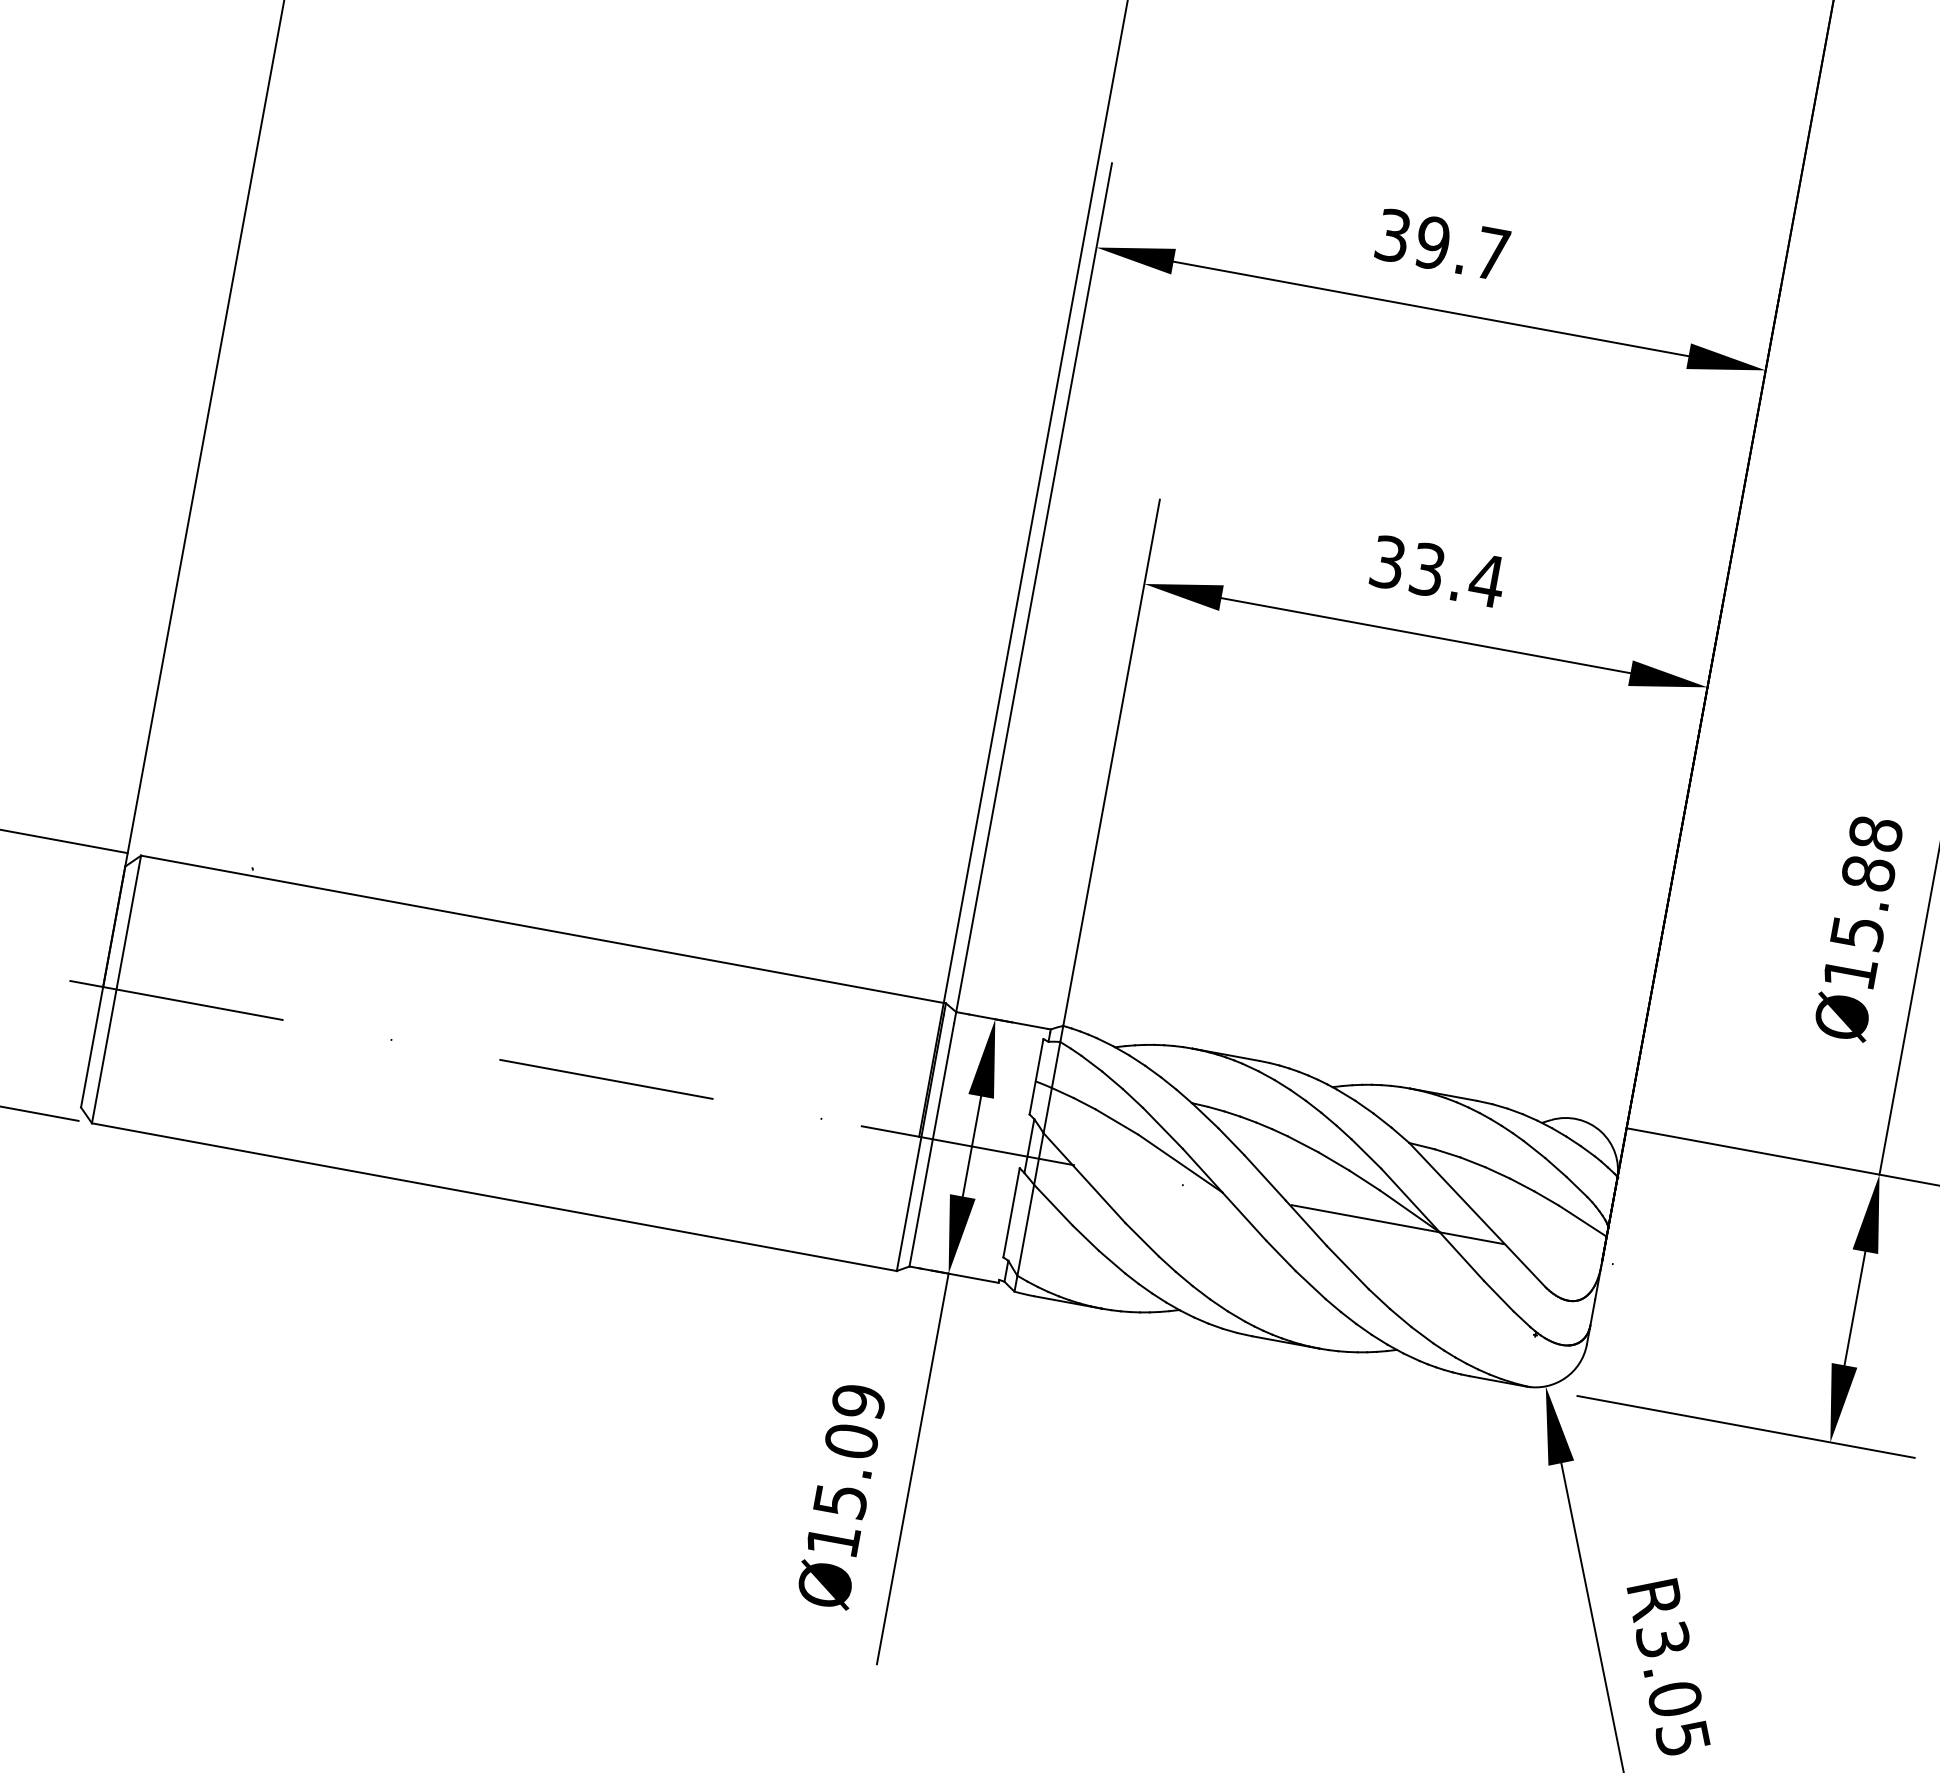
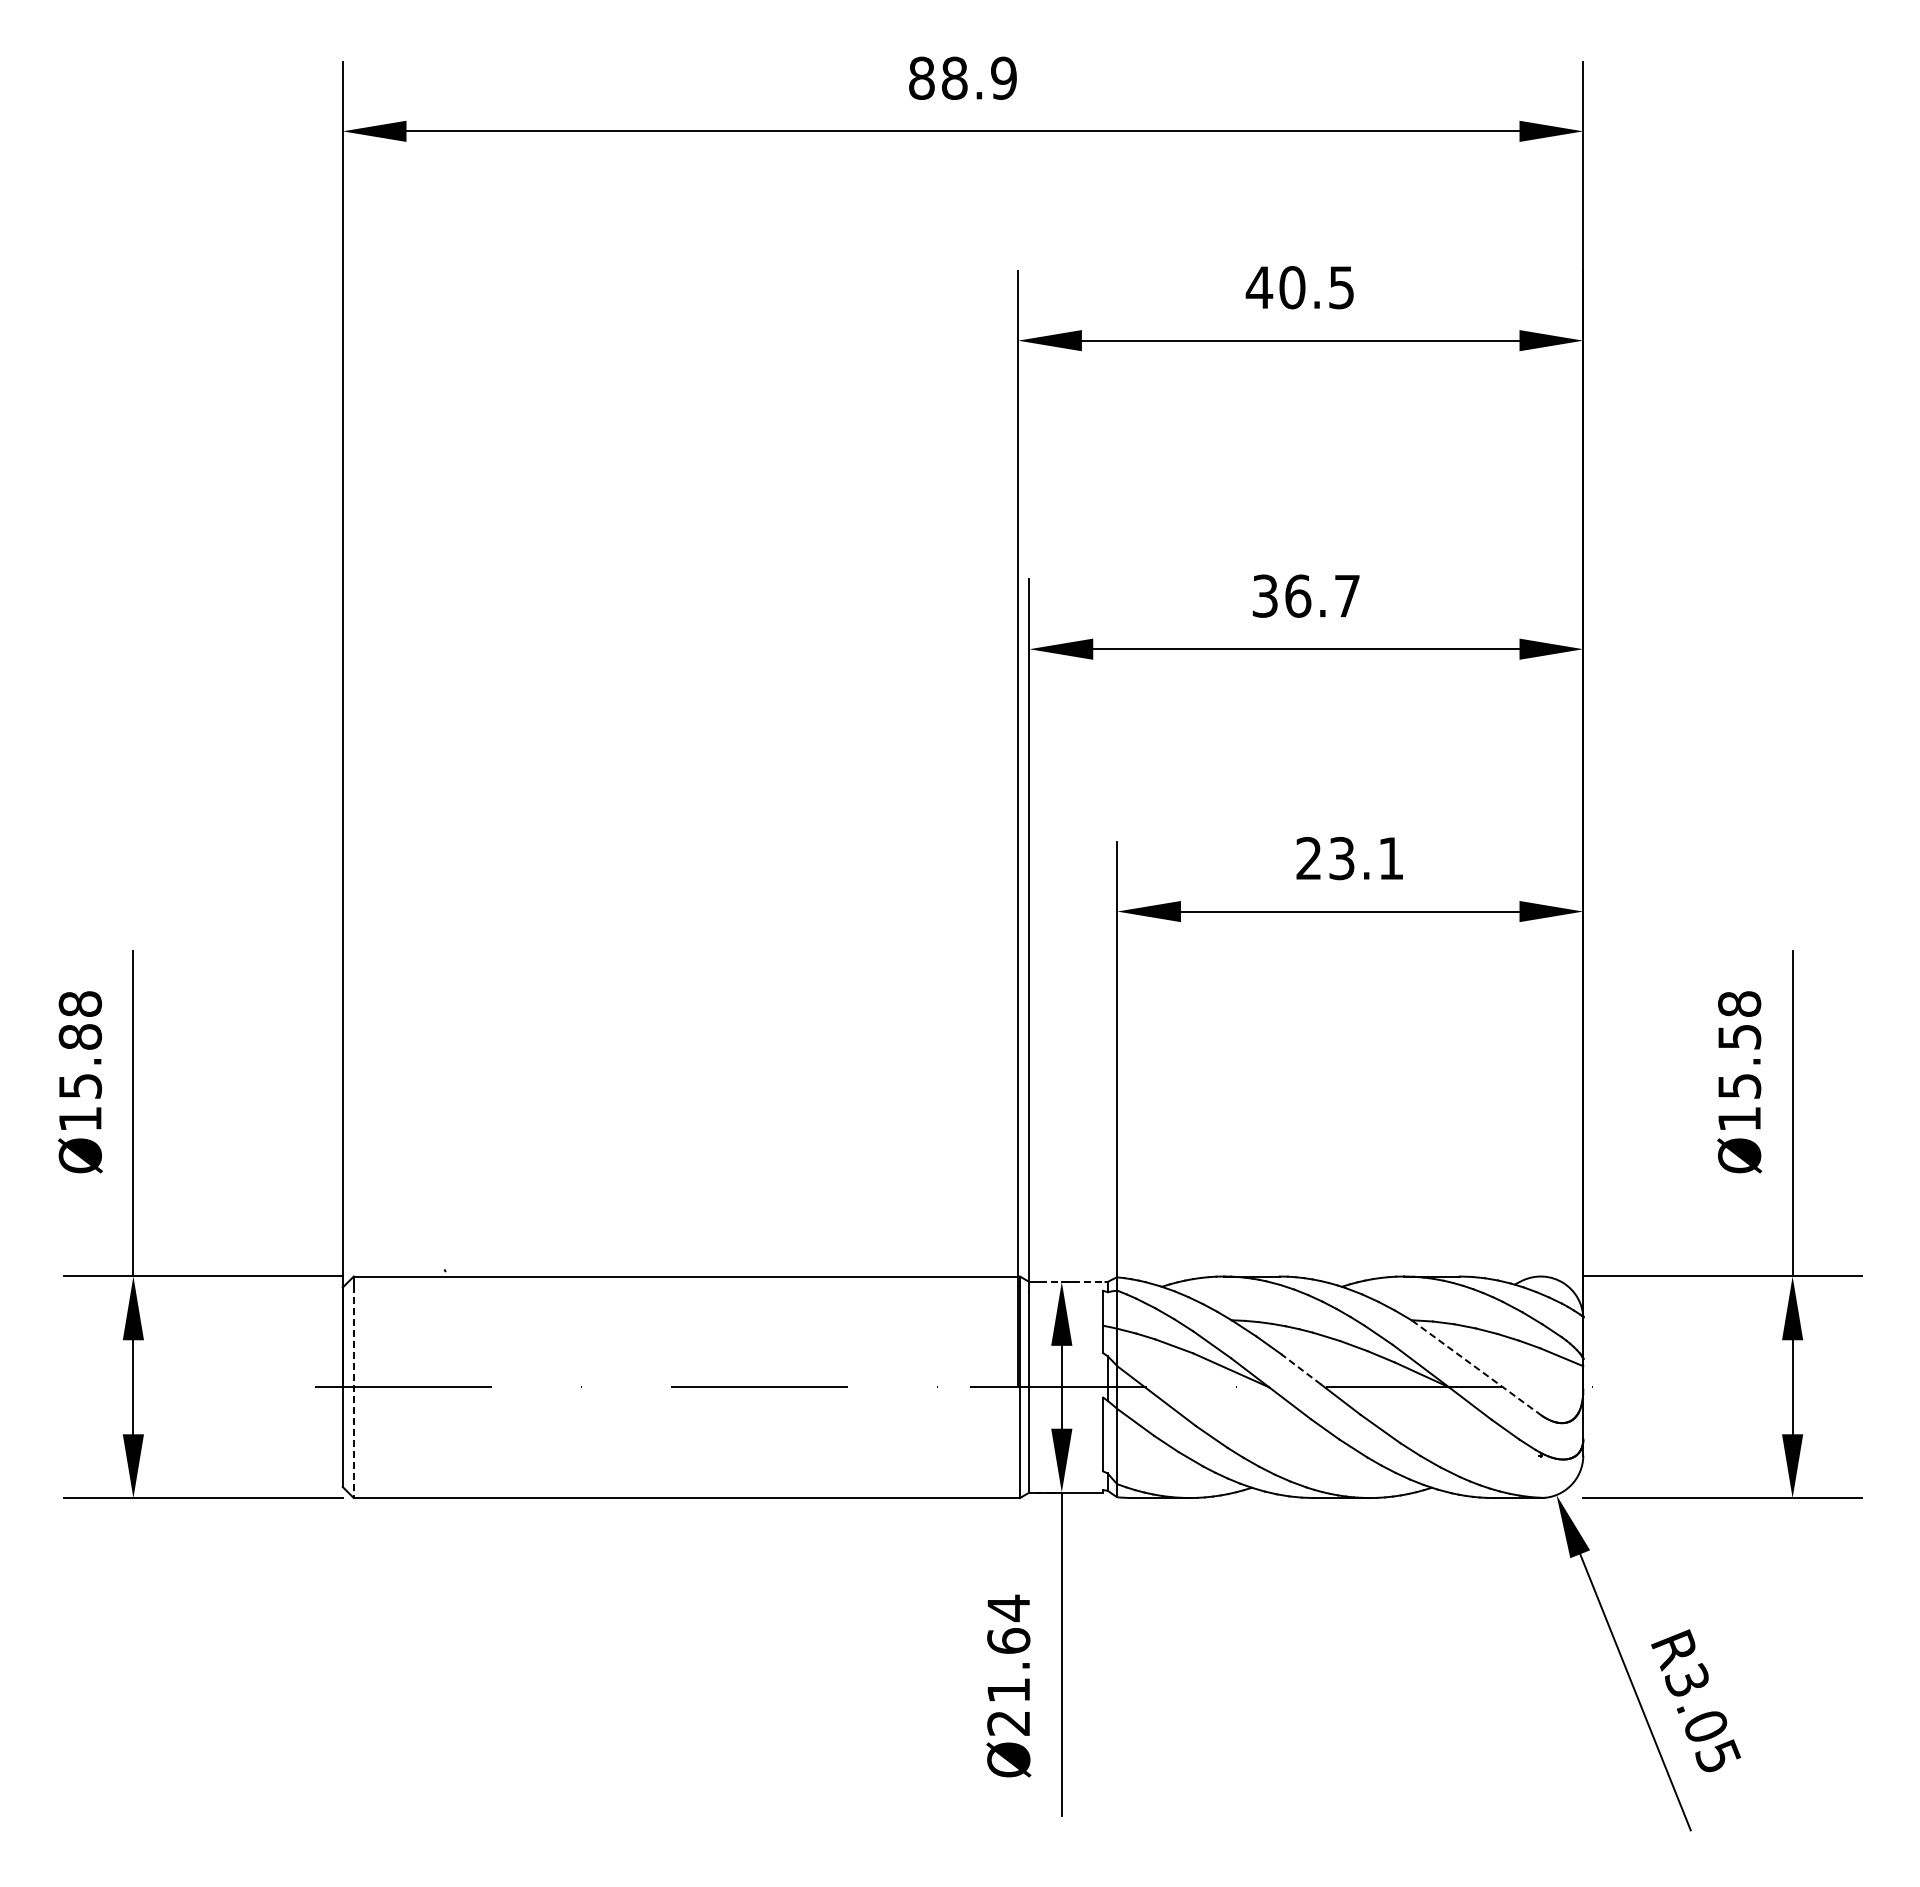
text: (1433, 242) -> (1298, 595), 39.7 -> 36.7
text: (1438, 571) -> (1350, 858), 33.4 -> 23.1
text: (1868, 872) -> (1739, 1036), Ø15.88 -> Ø15.58
line: (115, 995) -> (353, 1392), solid -> dashed
line: (1008, 1022) -> (1072, 1282), solid -> dashed
line: (1265, 1178) -> (1301, 1369), solid -> dashed
line: (1477, 1214) -> (1476, 1367), solid -> dashed
text: (846, 1469) -> (1008, 1664), Ø15.09 -> Ø21.64

